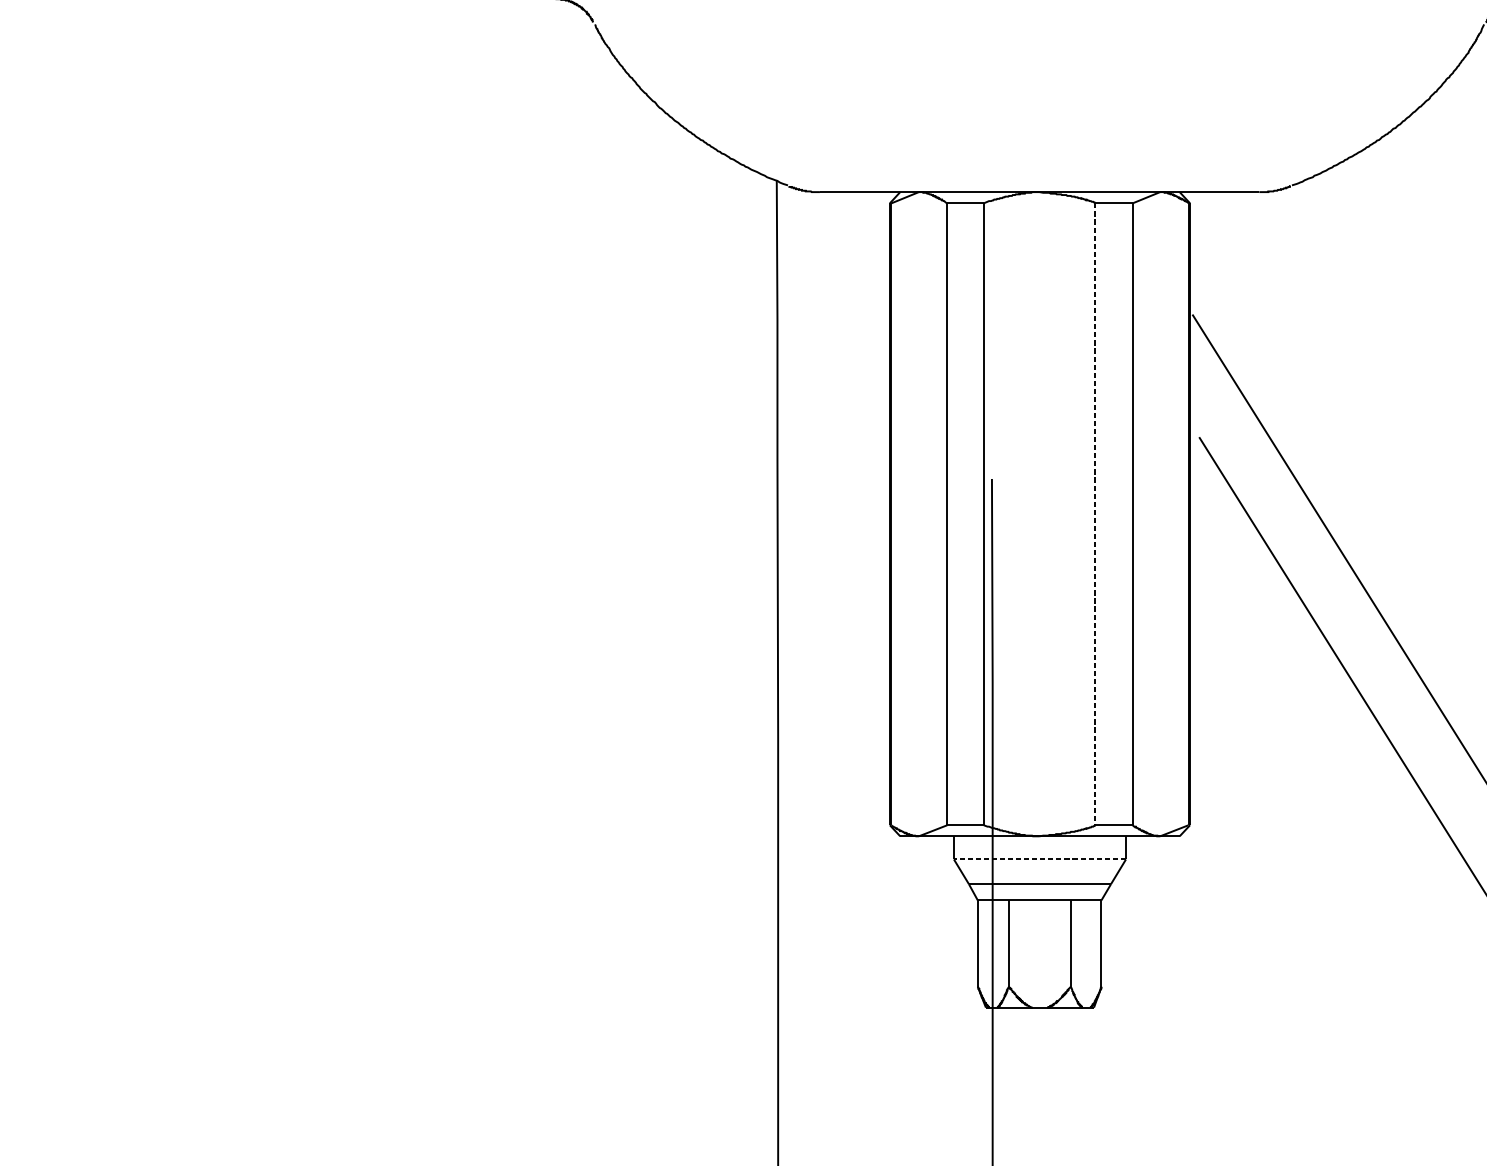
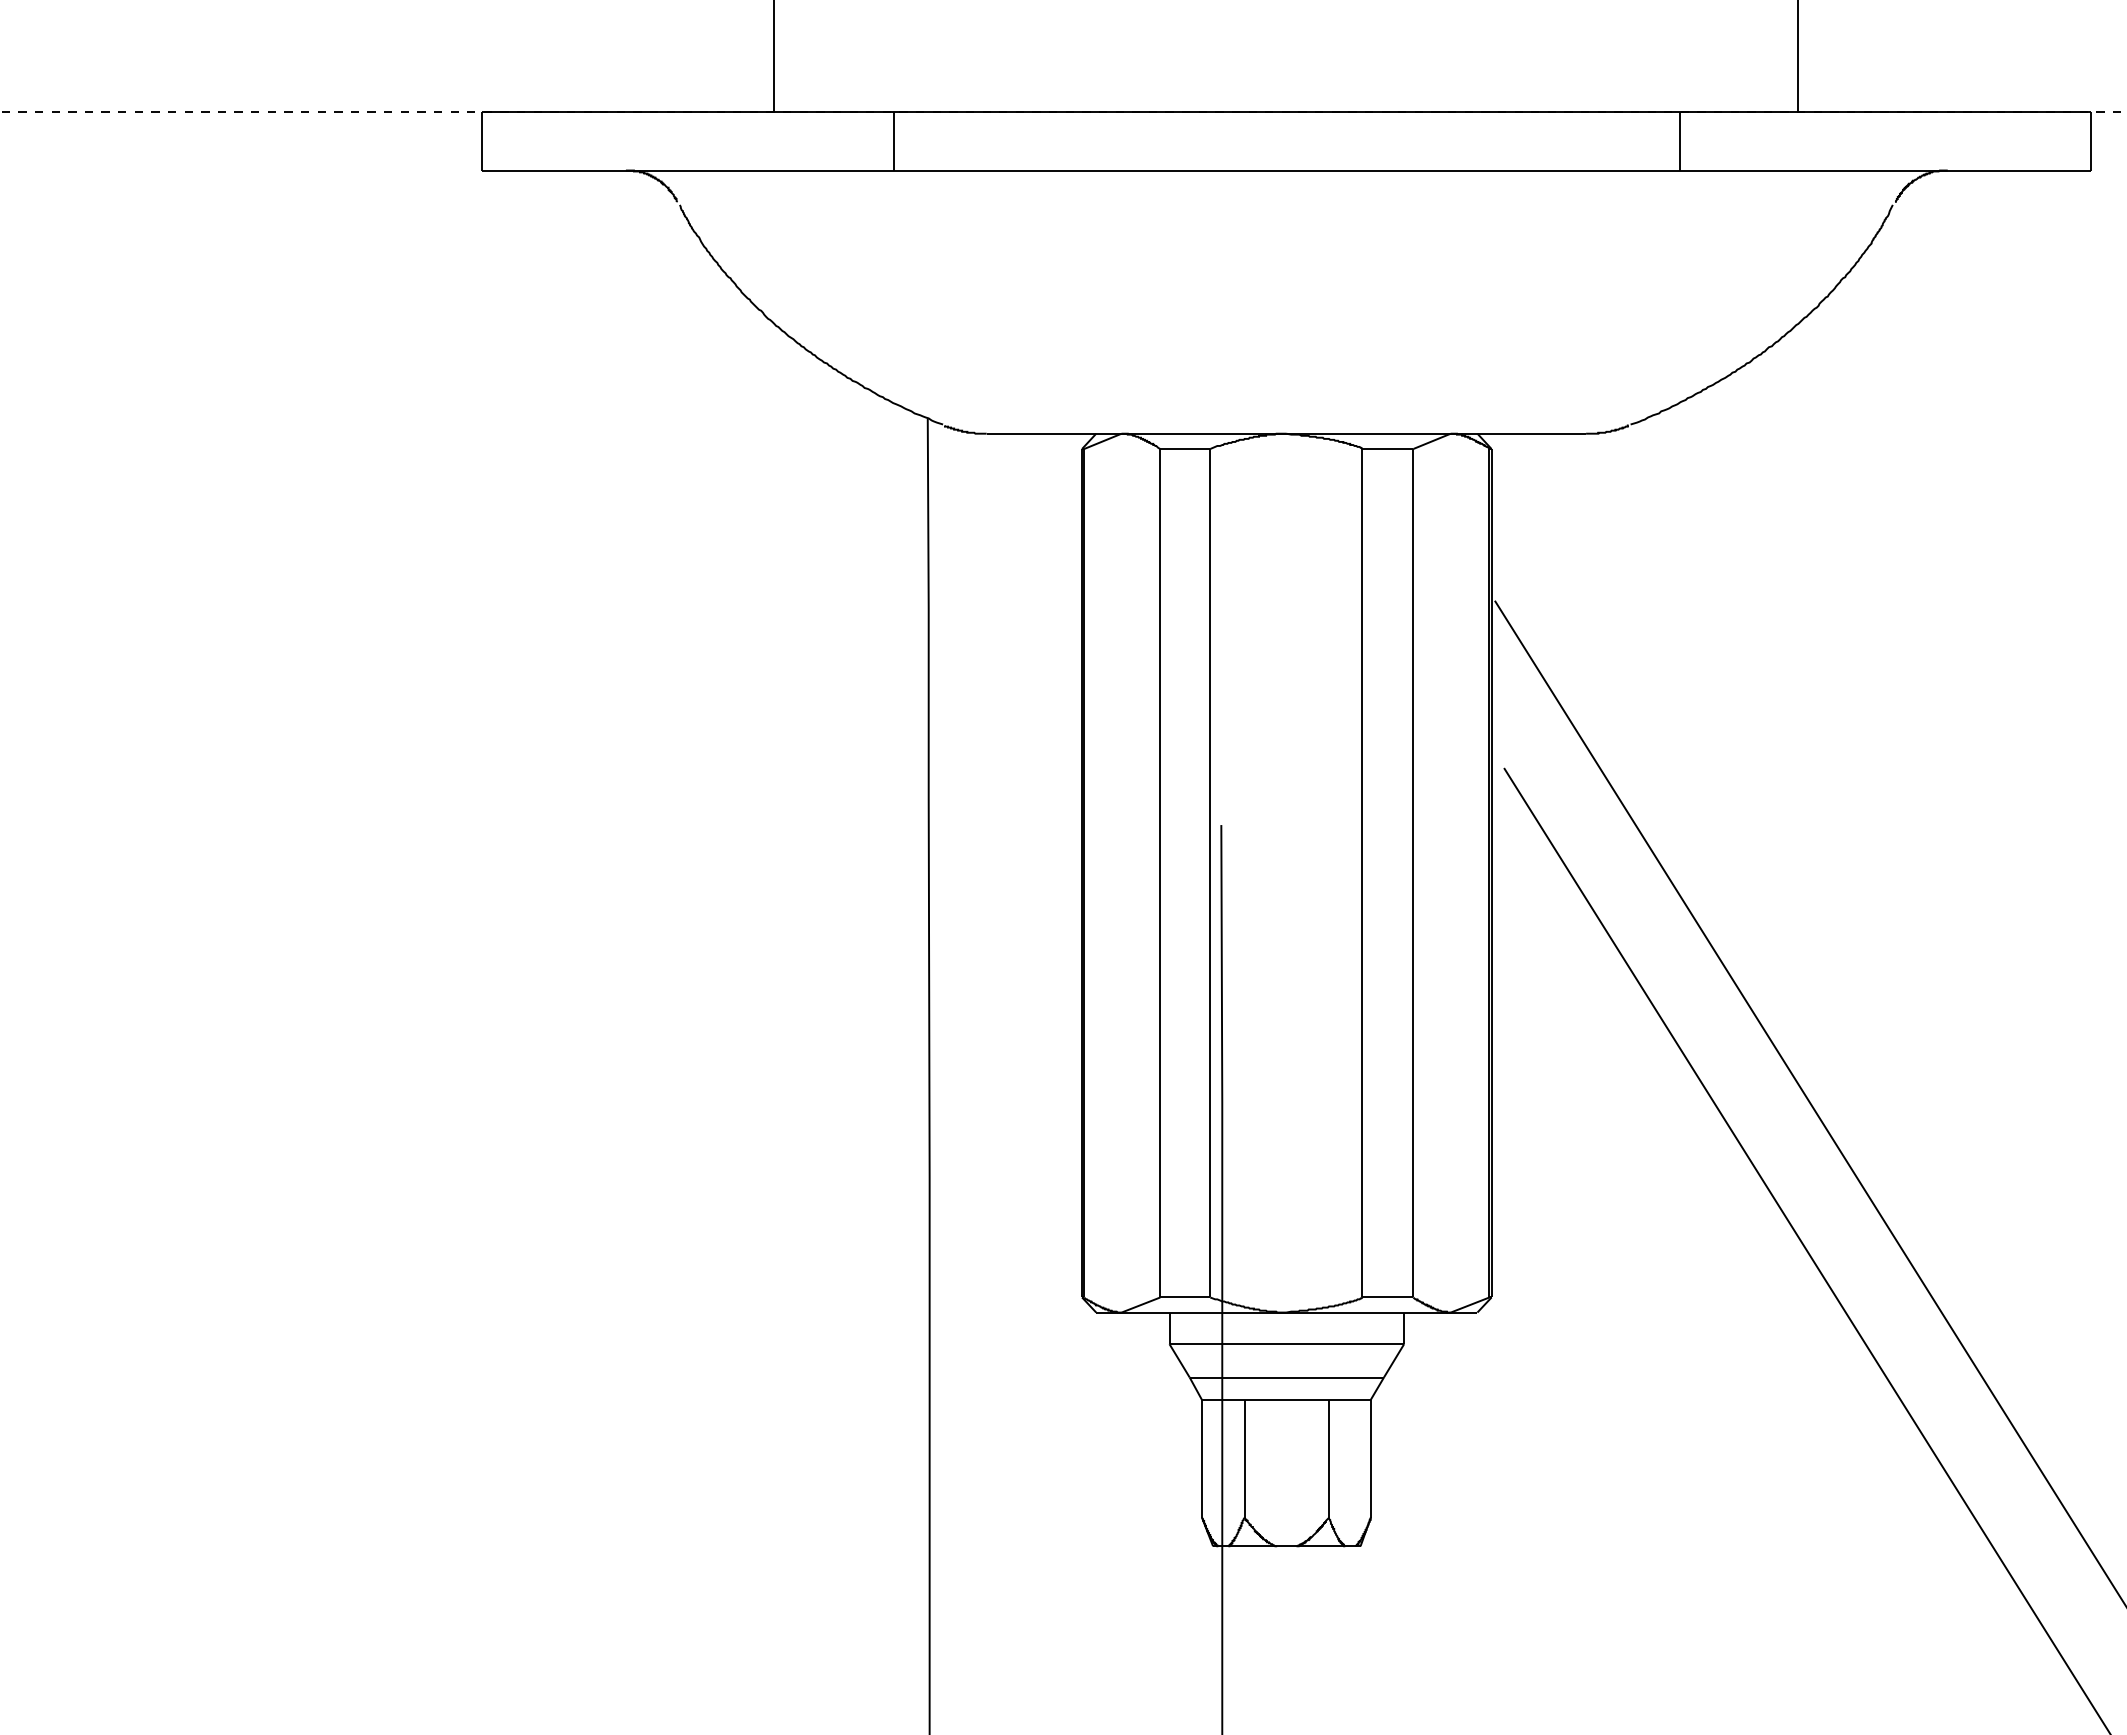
line: (1095, 514) -> (1362, 873), dashed -> solid
line: (1039, 859) -> (1286, 1344), dashed -> solid

